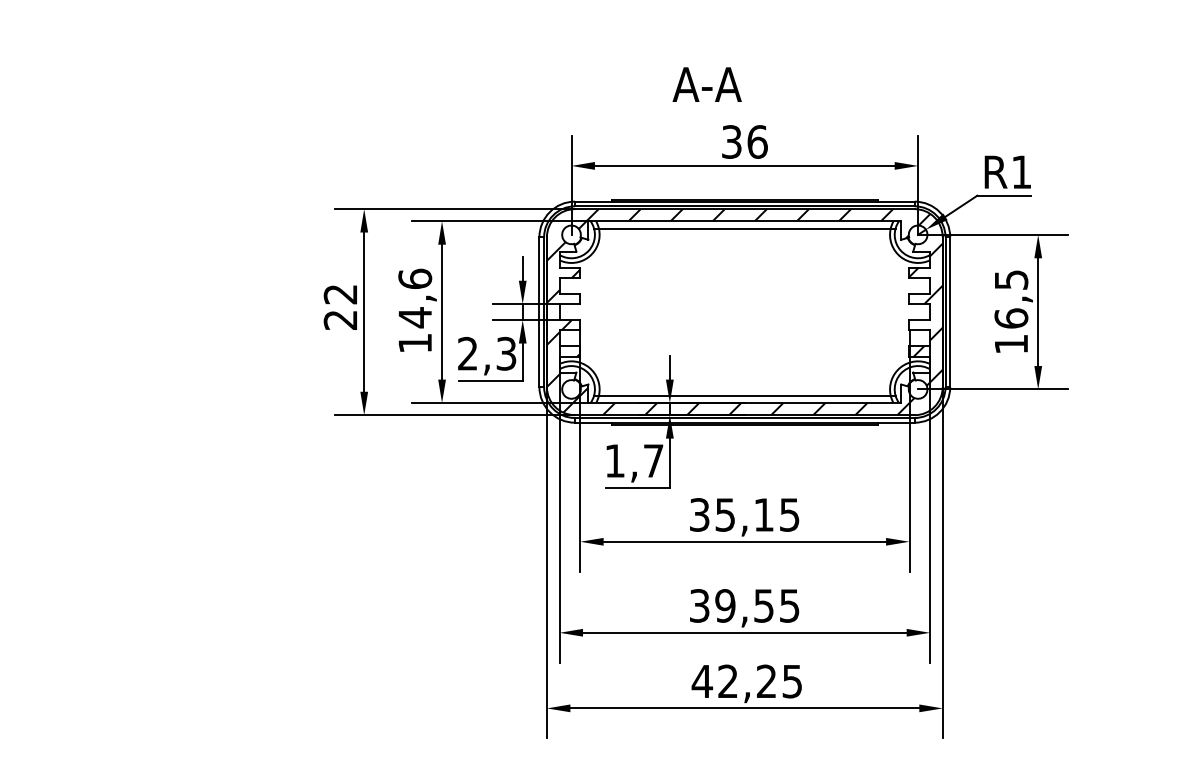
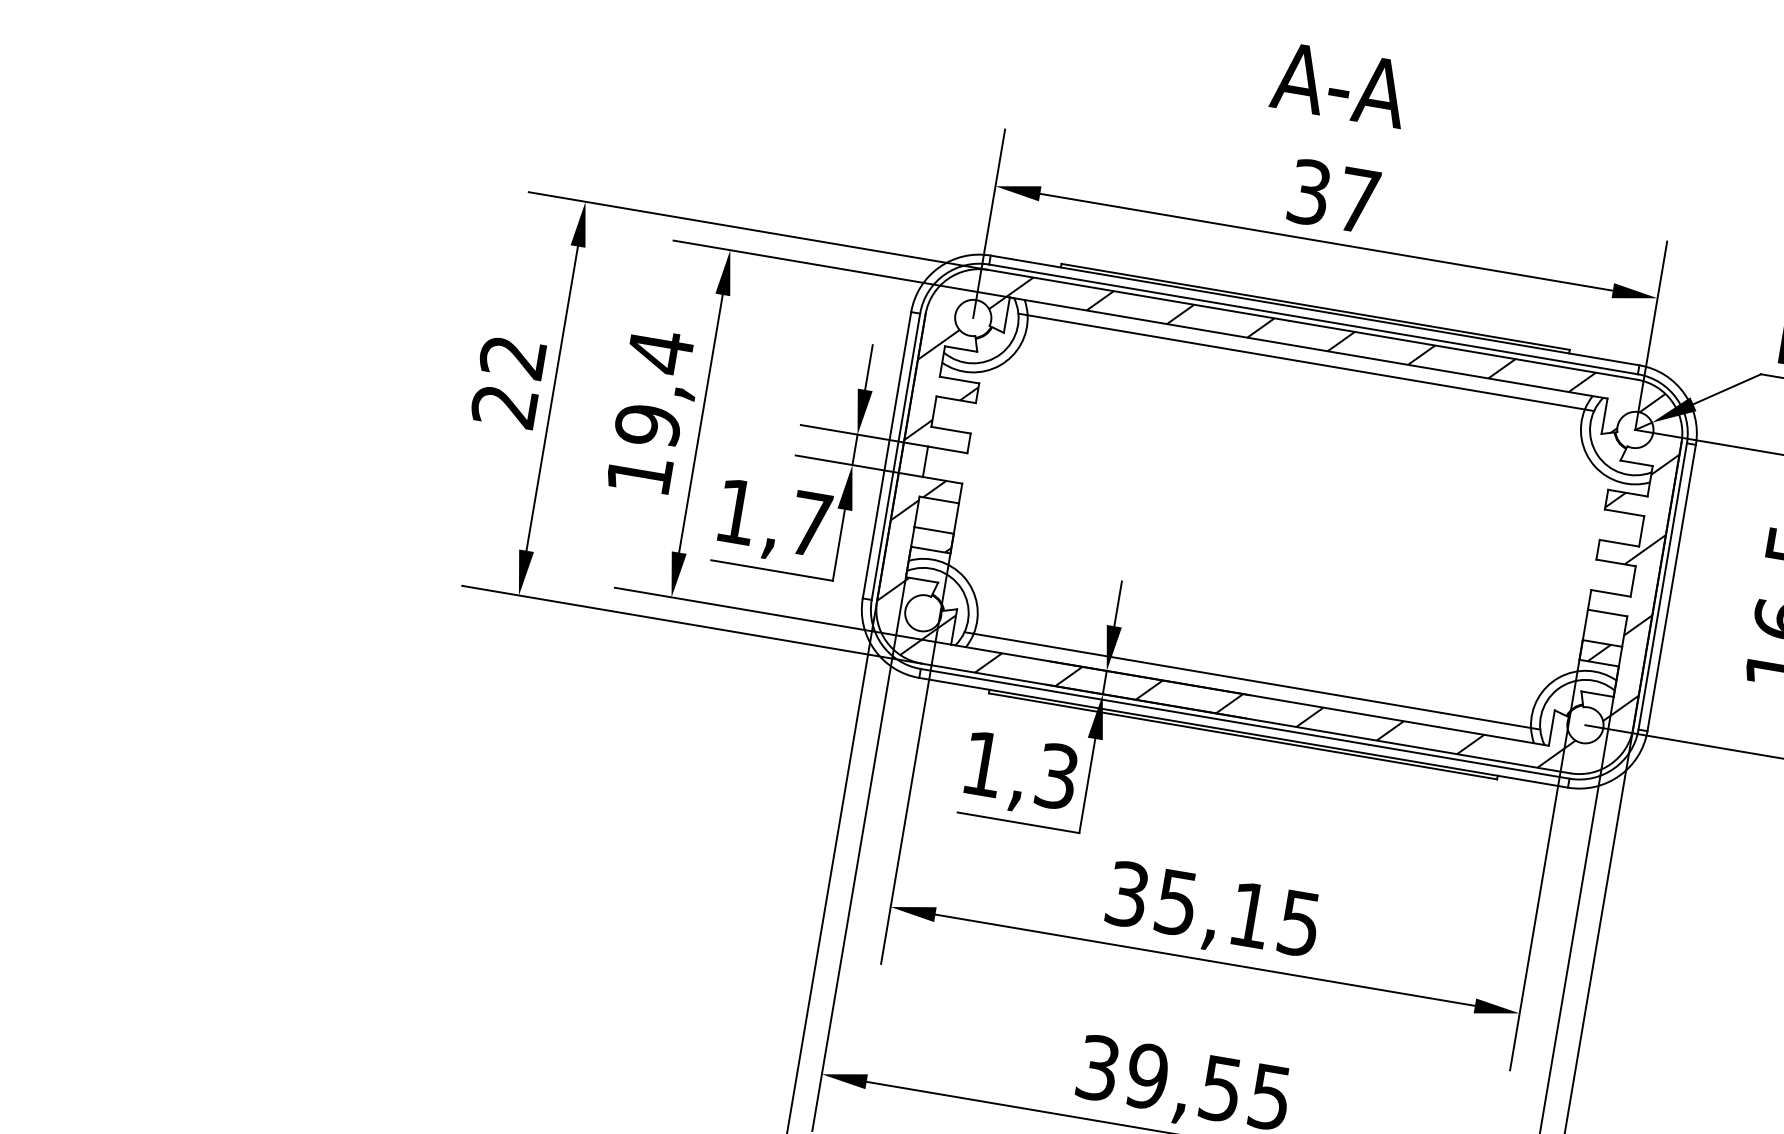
text: (706, 84) -> (1338, 84), moved
text: (757, 141) -> (1358, 199), 36 -> 37
text: (415, 298) -> (654, 389), 14,6 -> 19,4
text: (487, 353) -> (774, 517), 2,3 -> 1,7
text: (653, 460) -> (1056, 775), 1,7 -> 1,3

